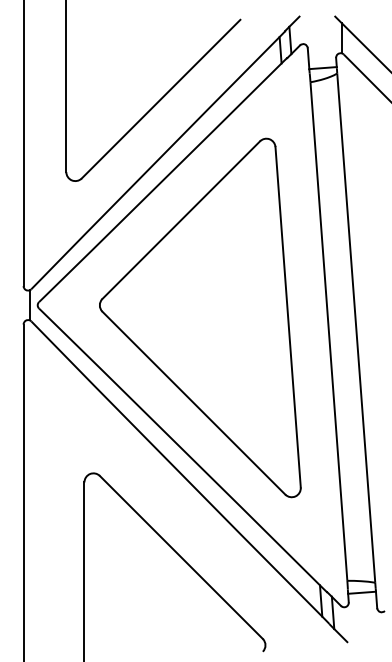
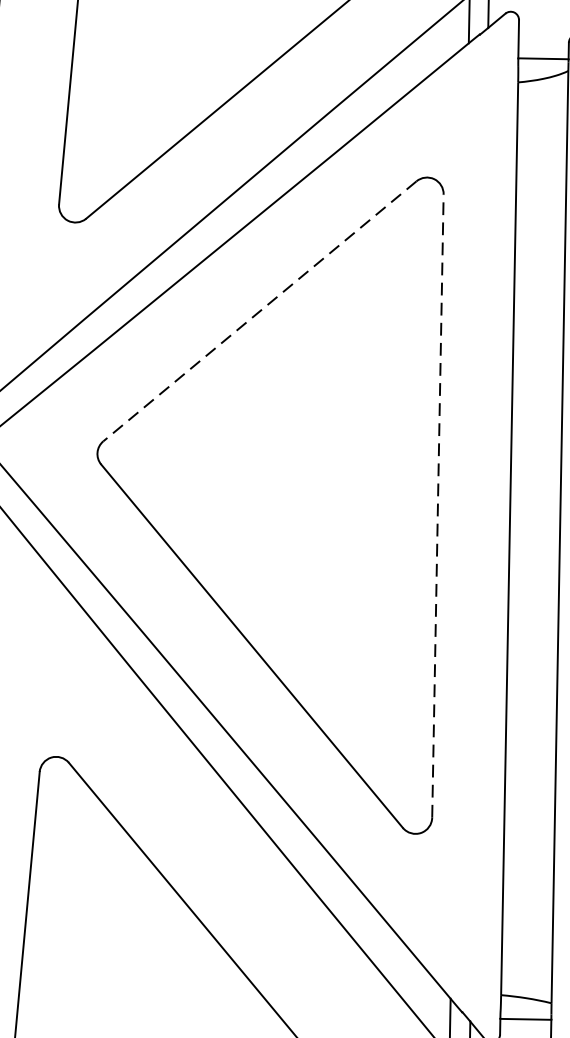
line: (180, 220) -> (258, 311), solid -> dashed
line: (288, 317) -> (438, 506), solid -> dashed

